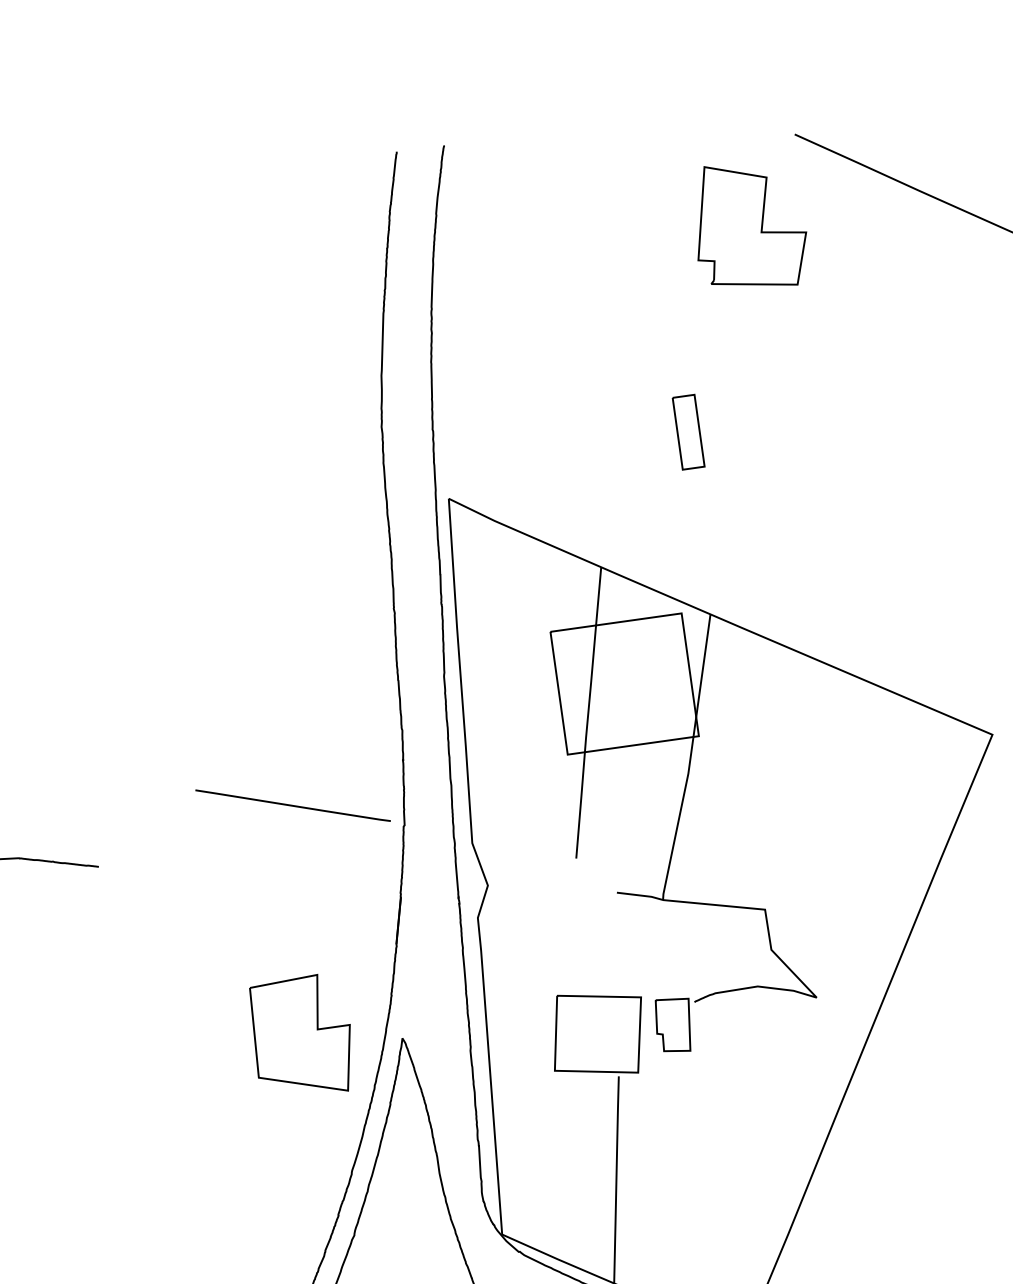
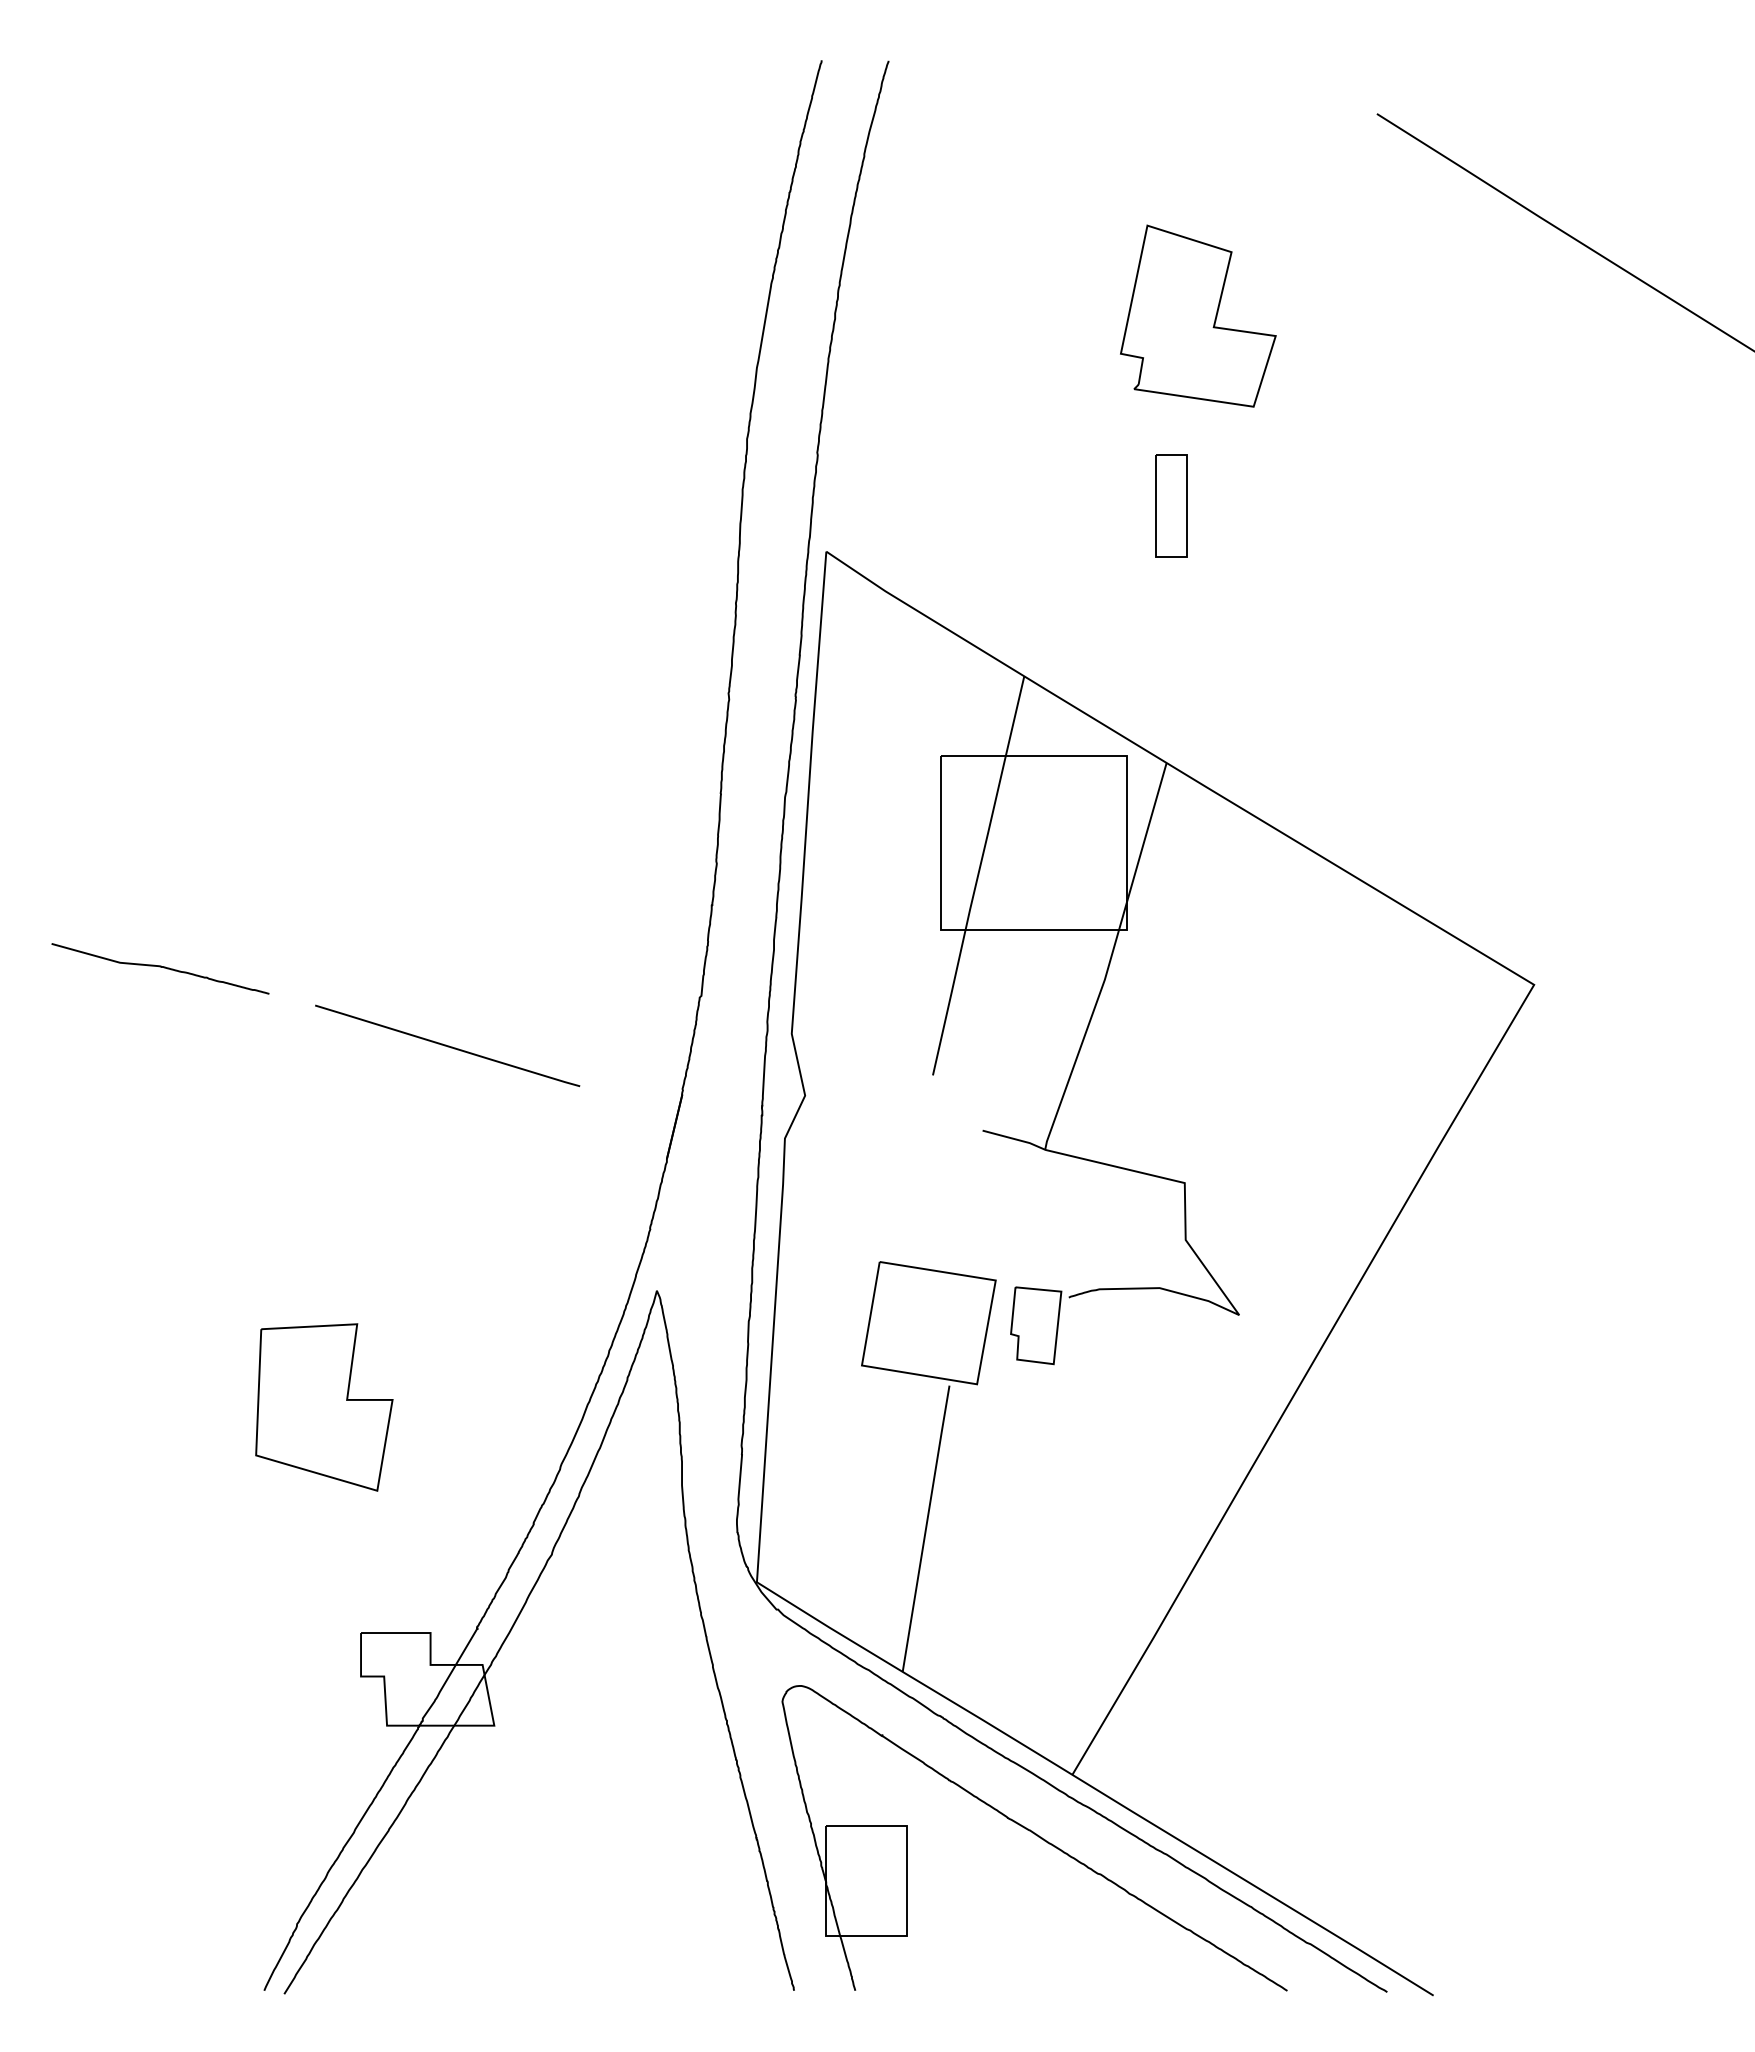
part: (749, 225) -> (1198, 315), moved
line: (292, 805) -> (447, 1045), moved
part: (302, 1037) -> (324, 1407), moved

